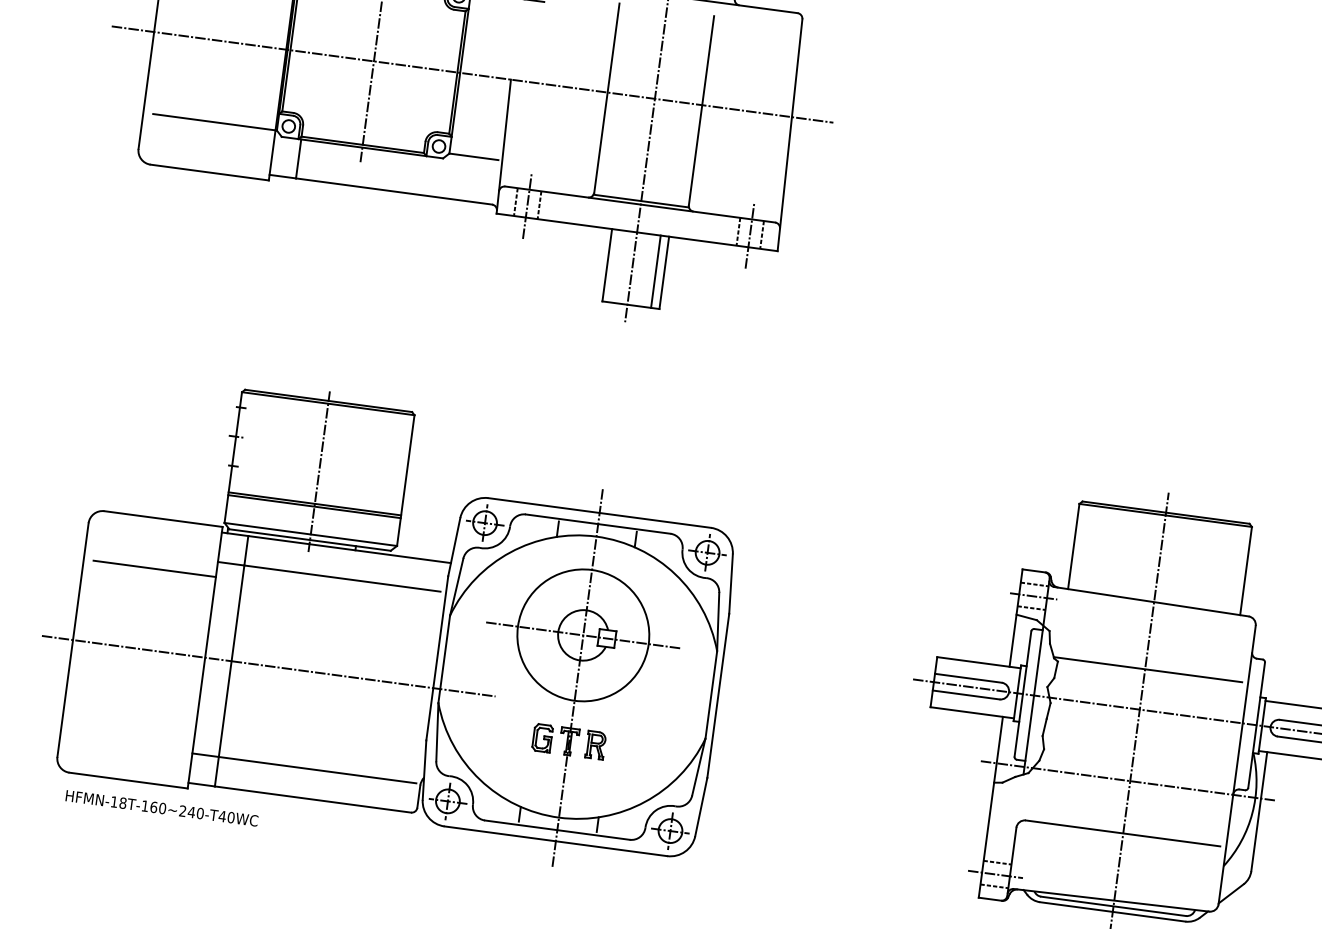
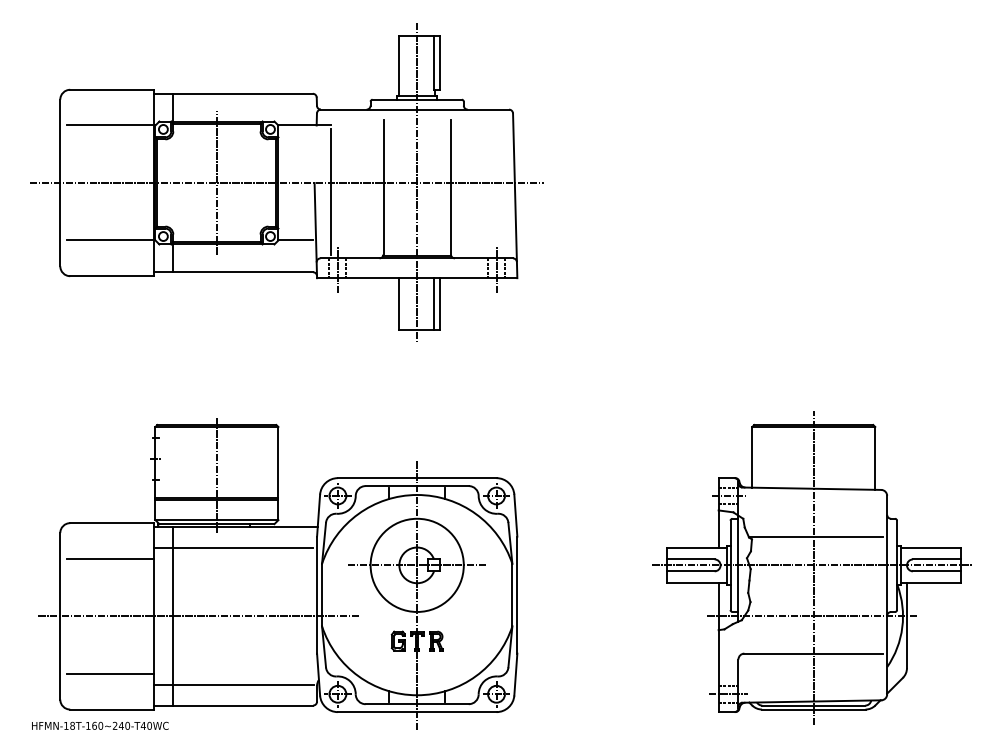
line: (531, 95) -> (330, 192), added
line: (132, 729) -> (110, 673), added
text: (162, 807) -> (100, 725), moved

